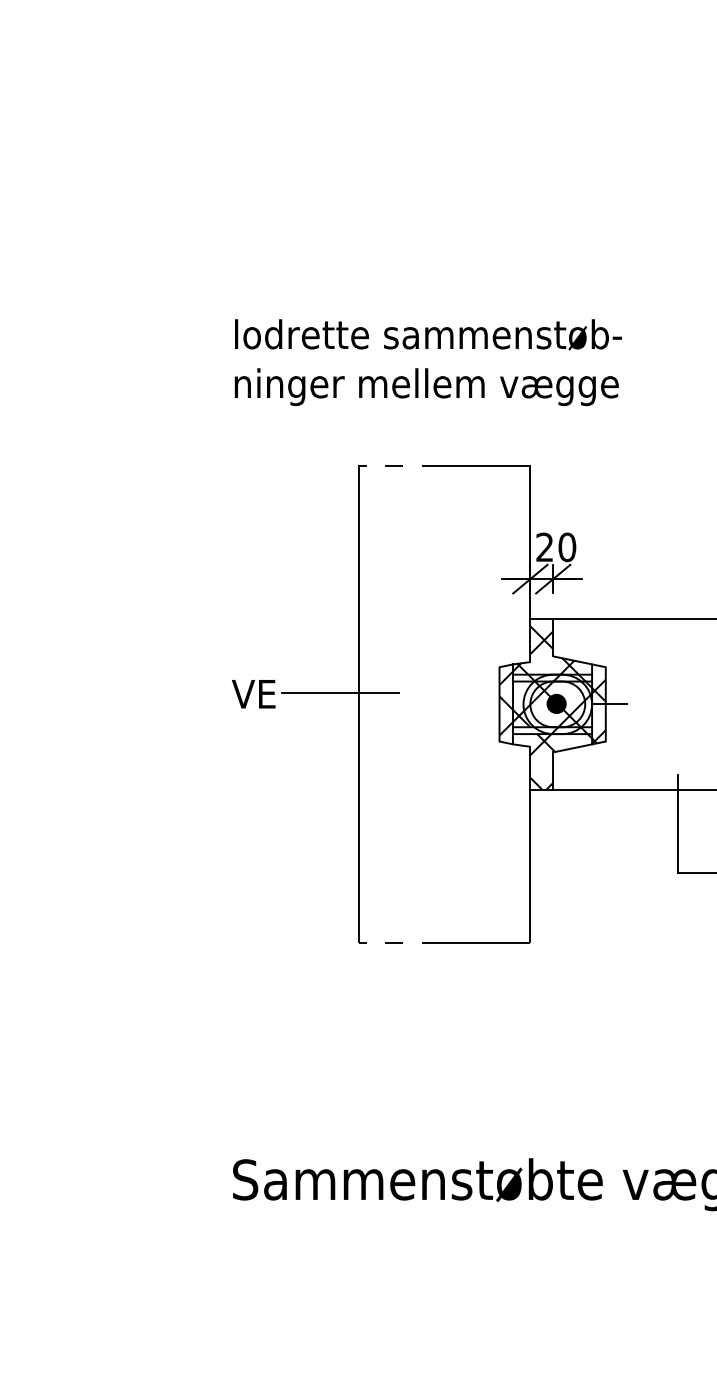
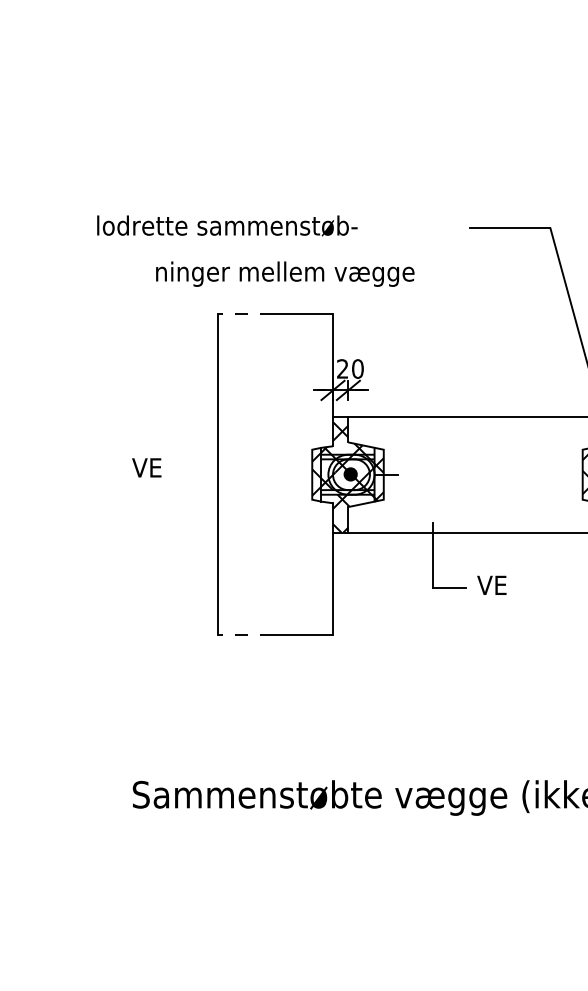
text: (428, 334) -> (227, 225), moved
text: (427, 386) -> (285, 273), moved
line: (339, 693) -> (204, 467), removed

